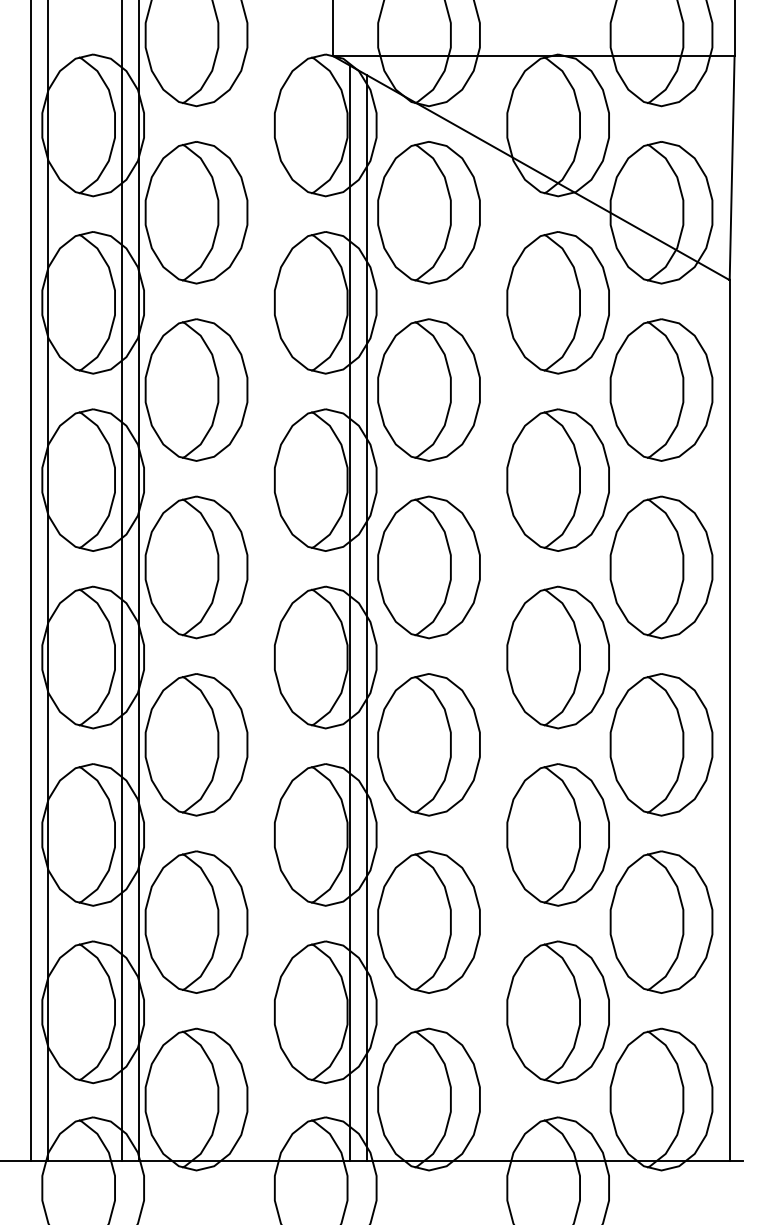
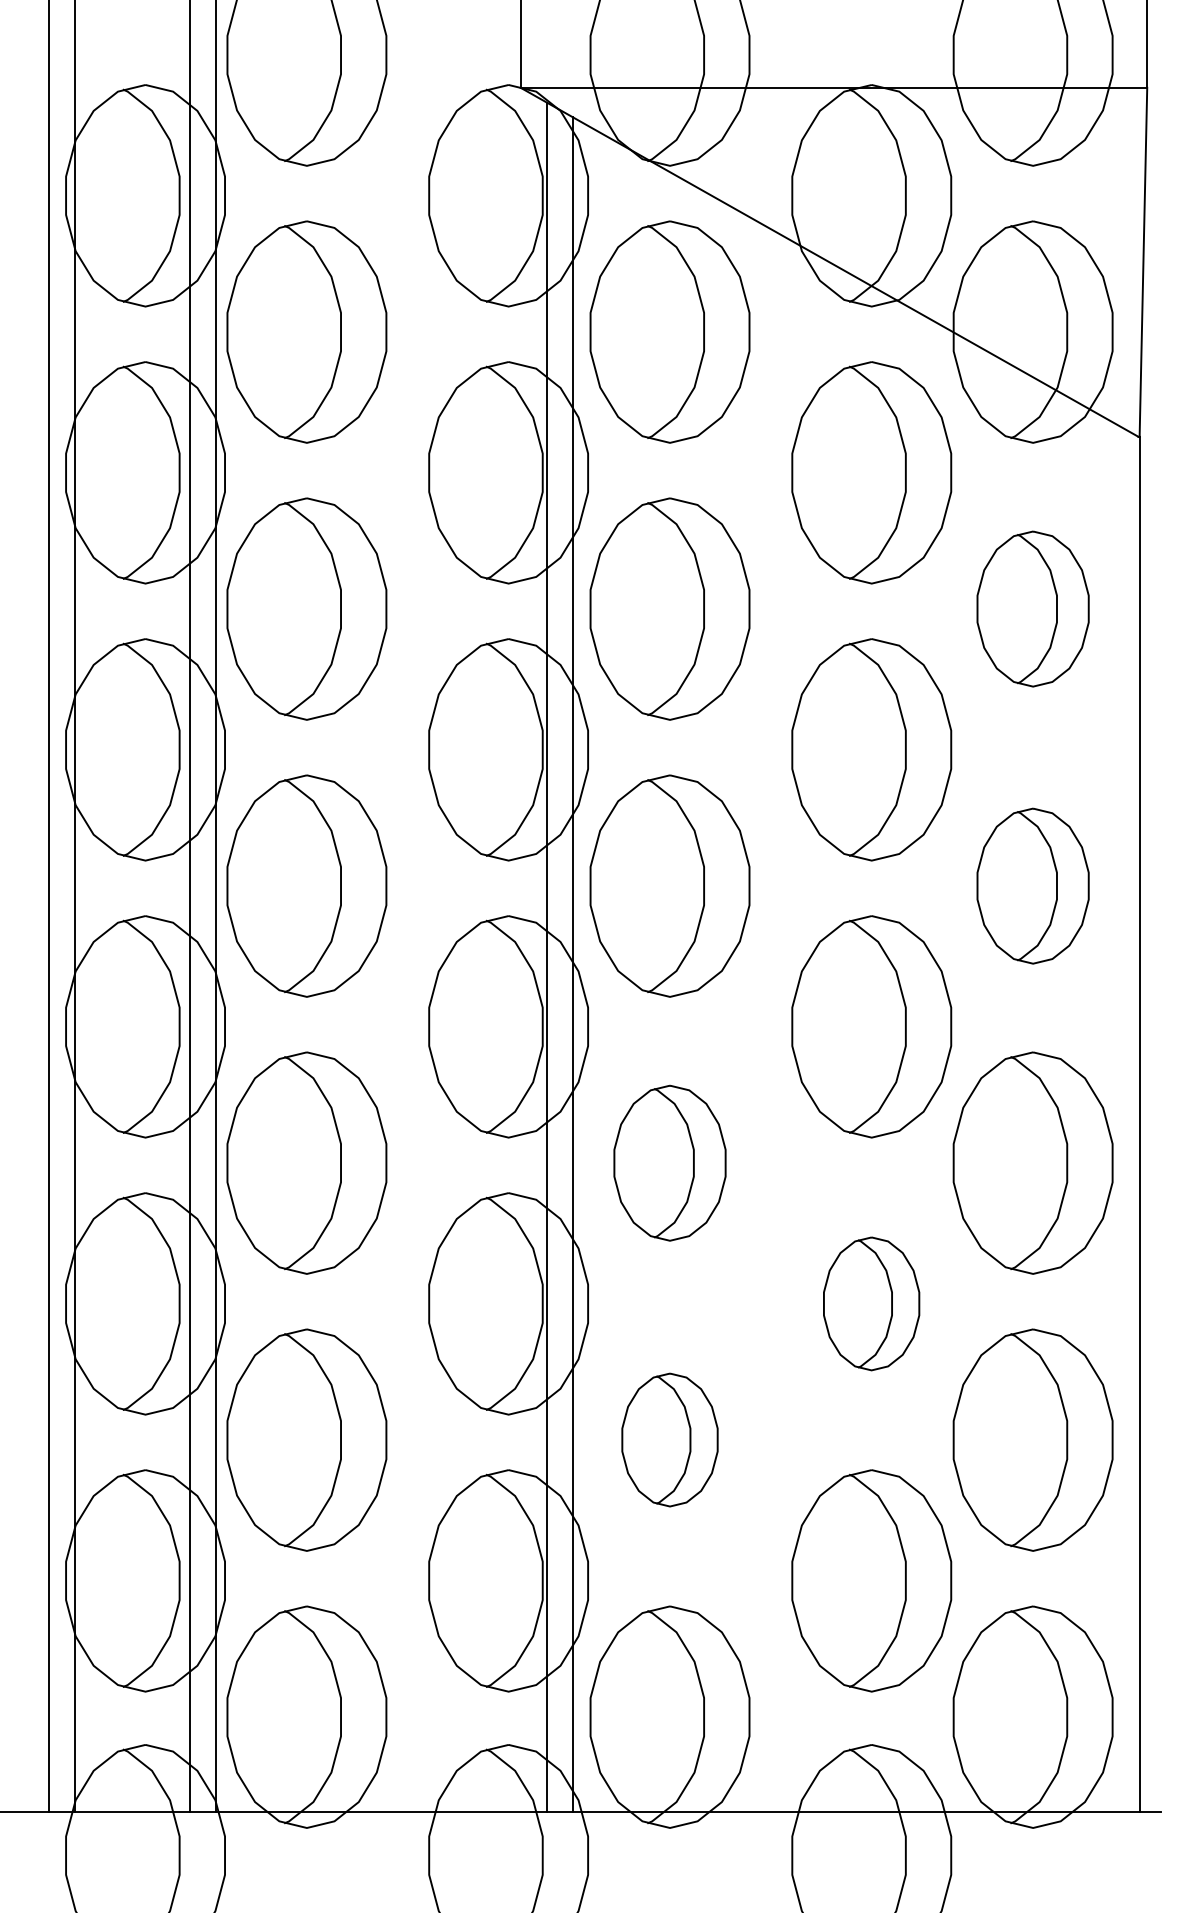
part: (661, 389) -> (1033, 608), size x0.7
part: (661, 567) -> (1033, 886), size x0.7
part: (428, 744) -> (669, 1162), size x0.7
part: (557, 834) -> (870, 1303), size x0.6
part: (428, 921) -> (669, 1439), size x0.6

